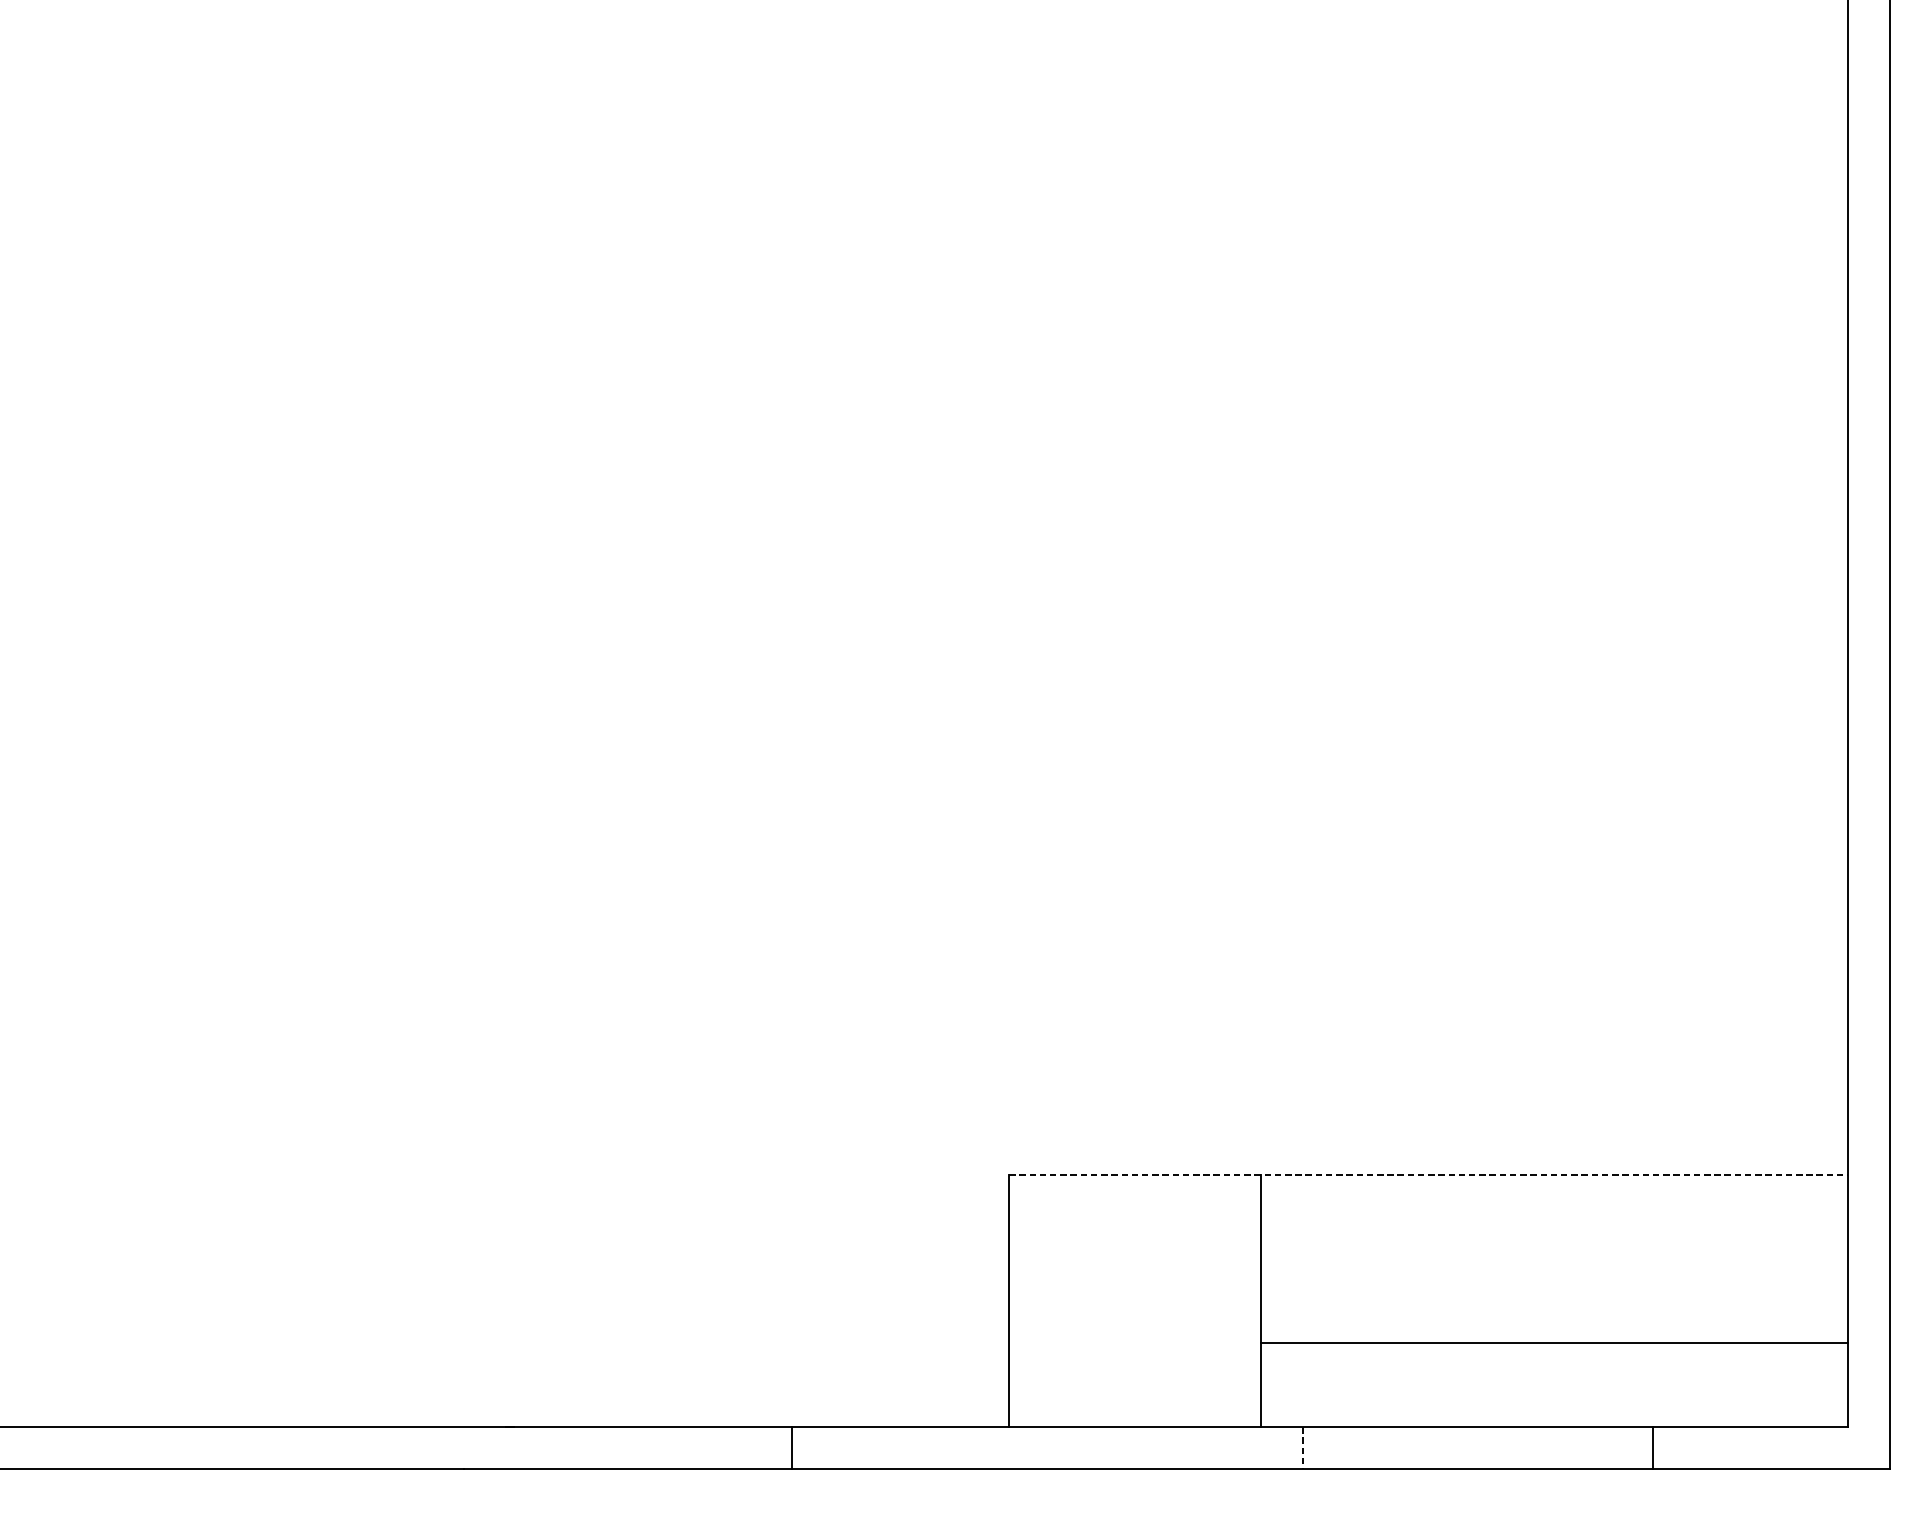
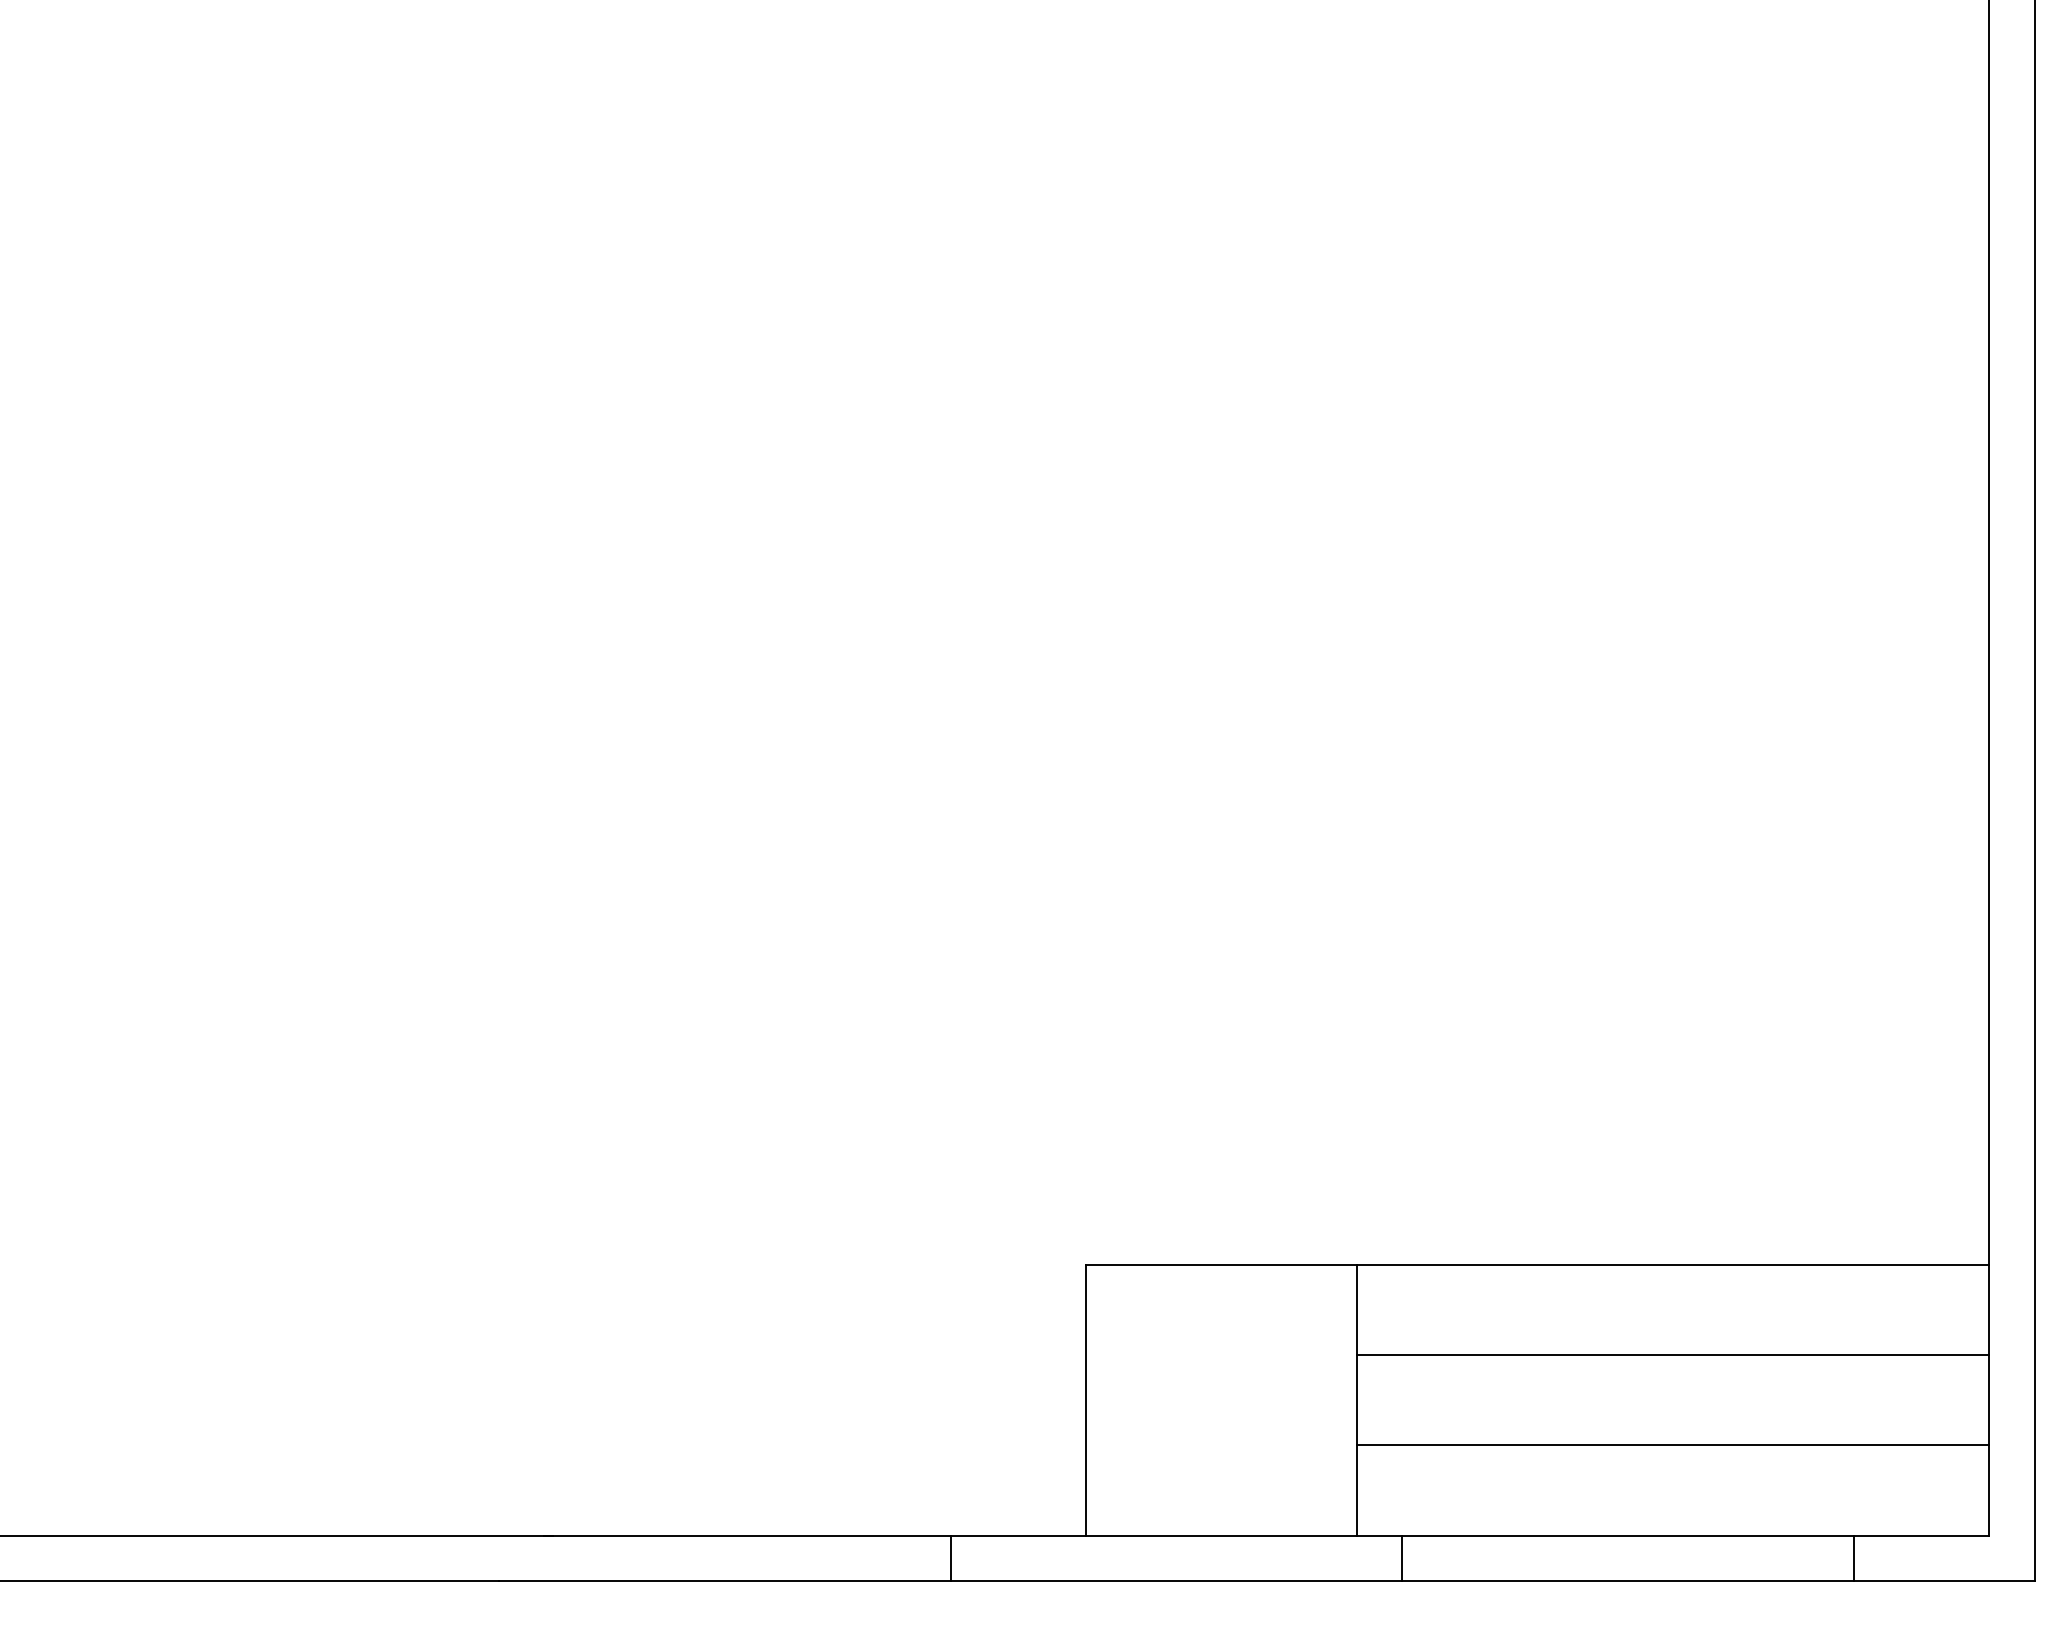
line: (1428, 1175) -> (1537, 1264), dashed -> solid
line: (1554, 1259) -> (1673, 1355), added
line: (791, 1447) -> (950, 1557), moved
line: (1652, 1447) -> (1853, 1557), moved
line: (1302, 1448) -> (1402, 1558), dashed -> solid

